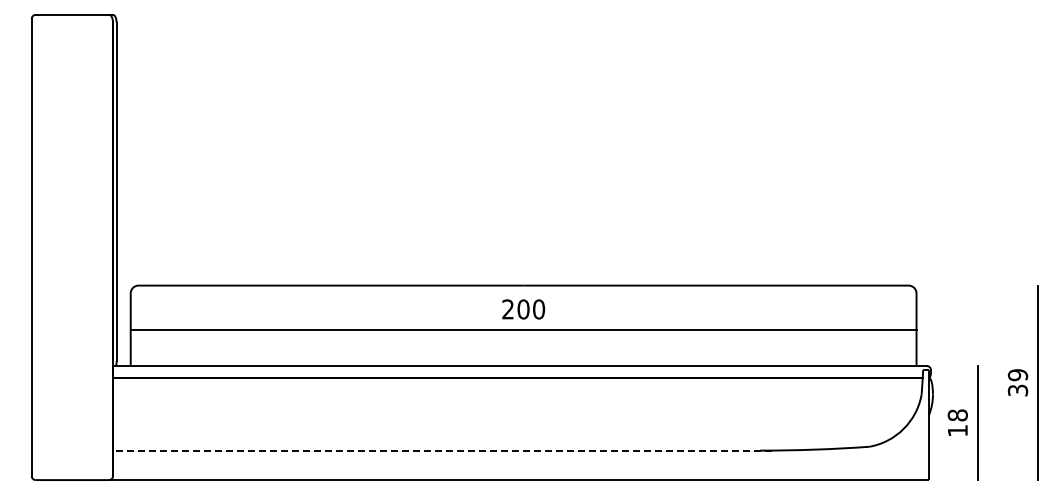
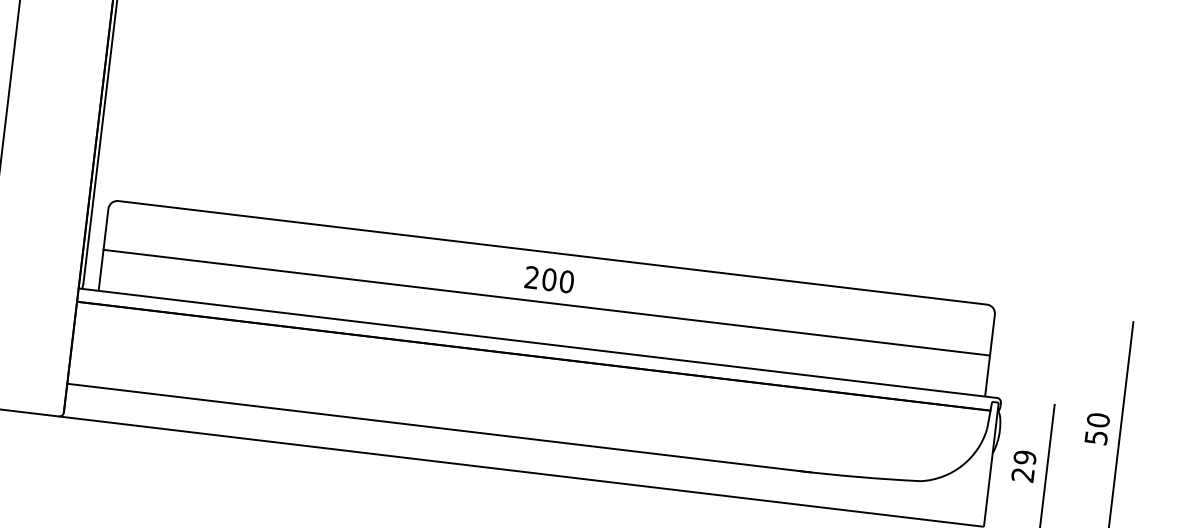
text: (1017, 382) -> (1096, 428), 39 -> 50
text: (957, 422) -> (1023, 465), 18 -> 29
line: (442, 450) -> (439, 427), dashed -> solid

